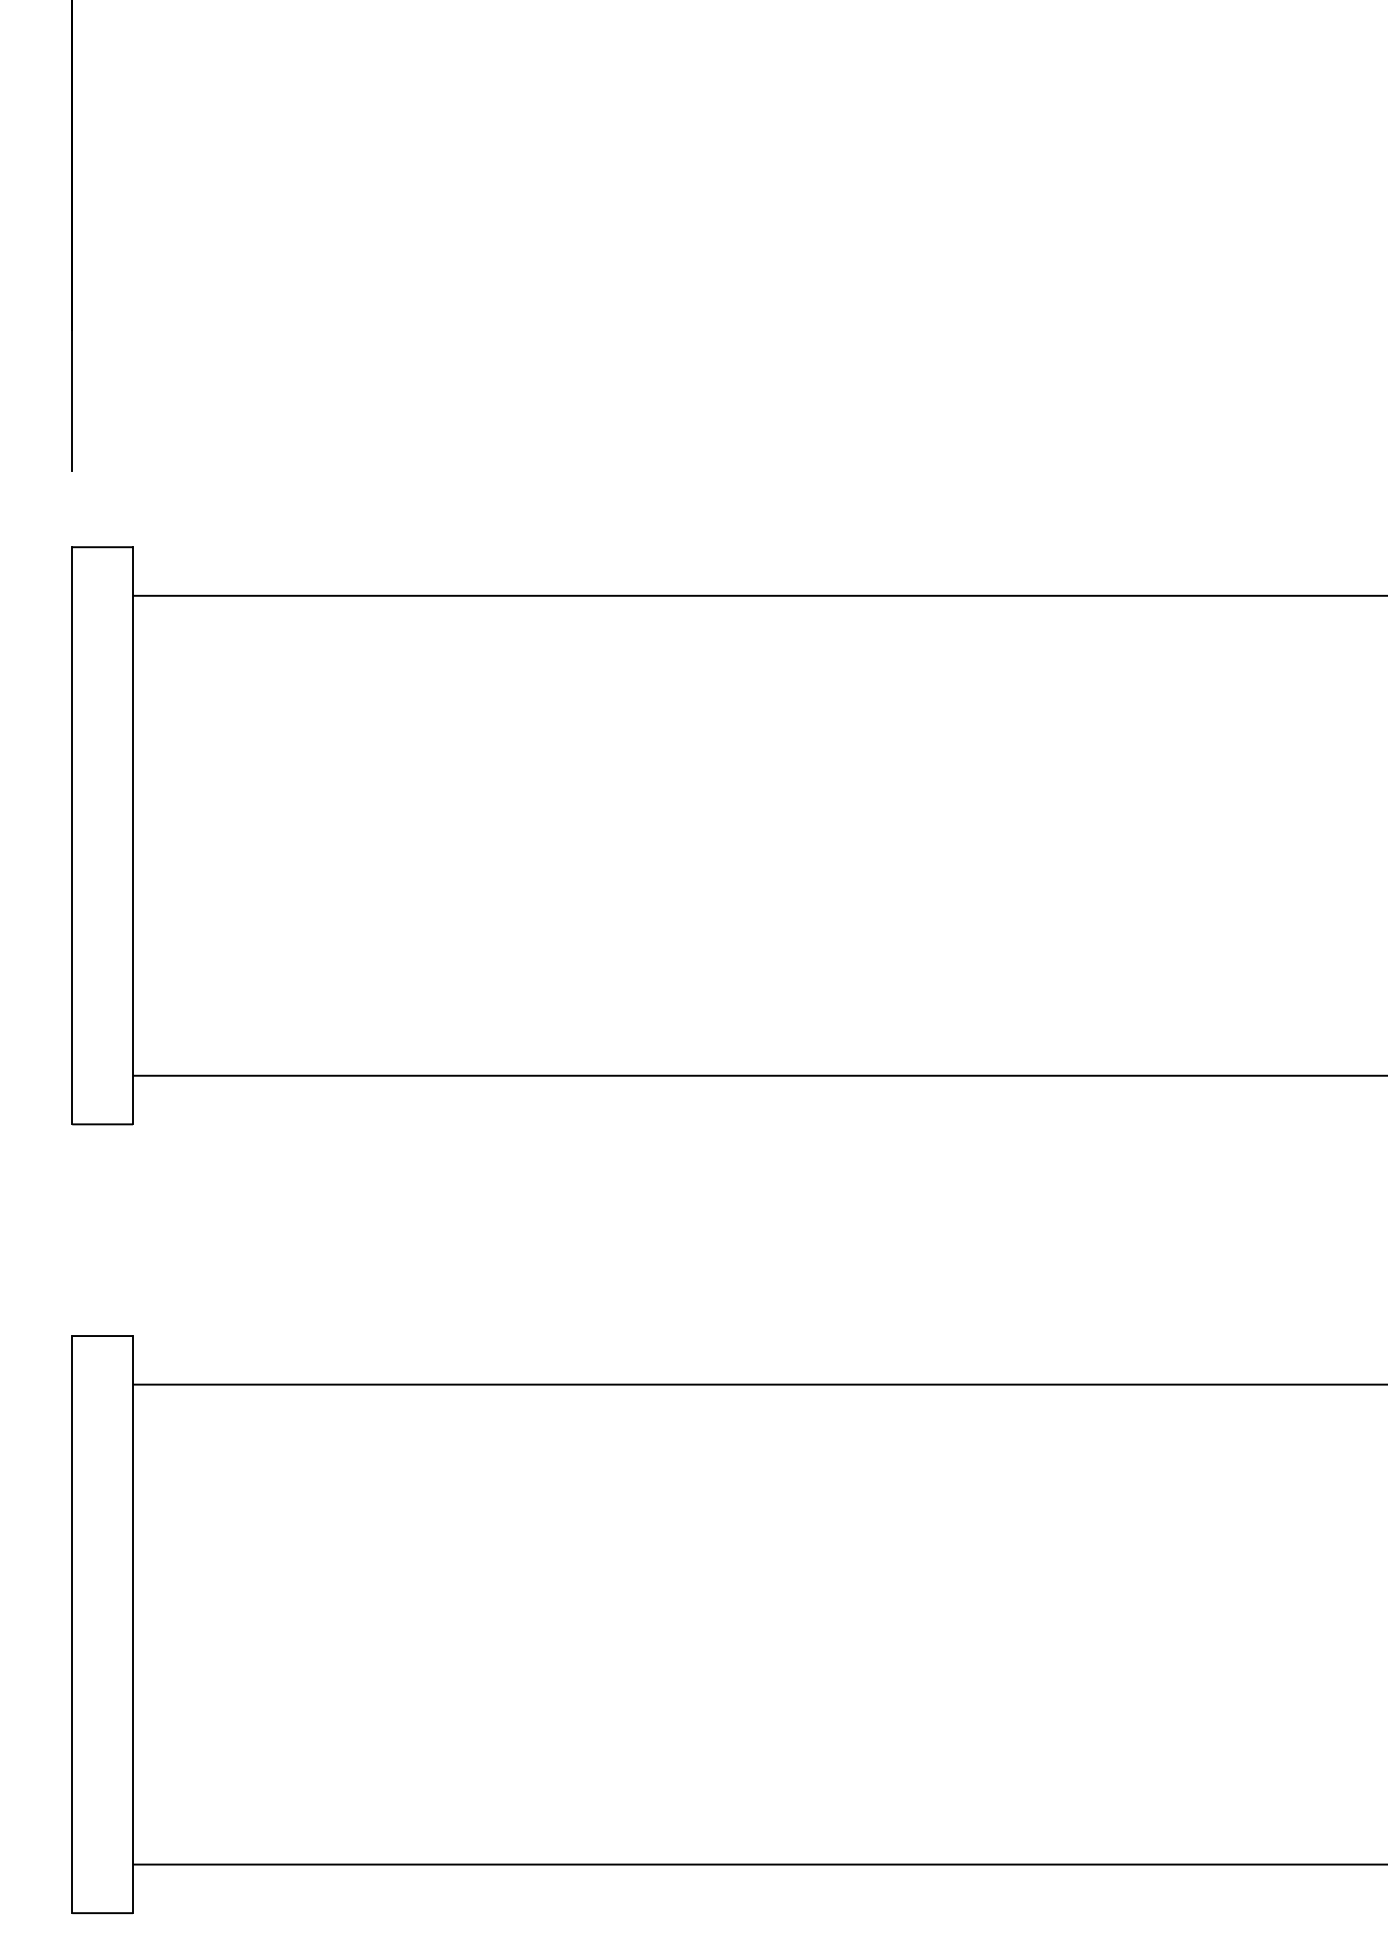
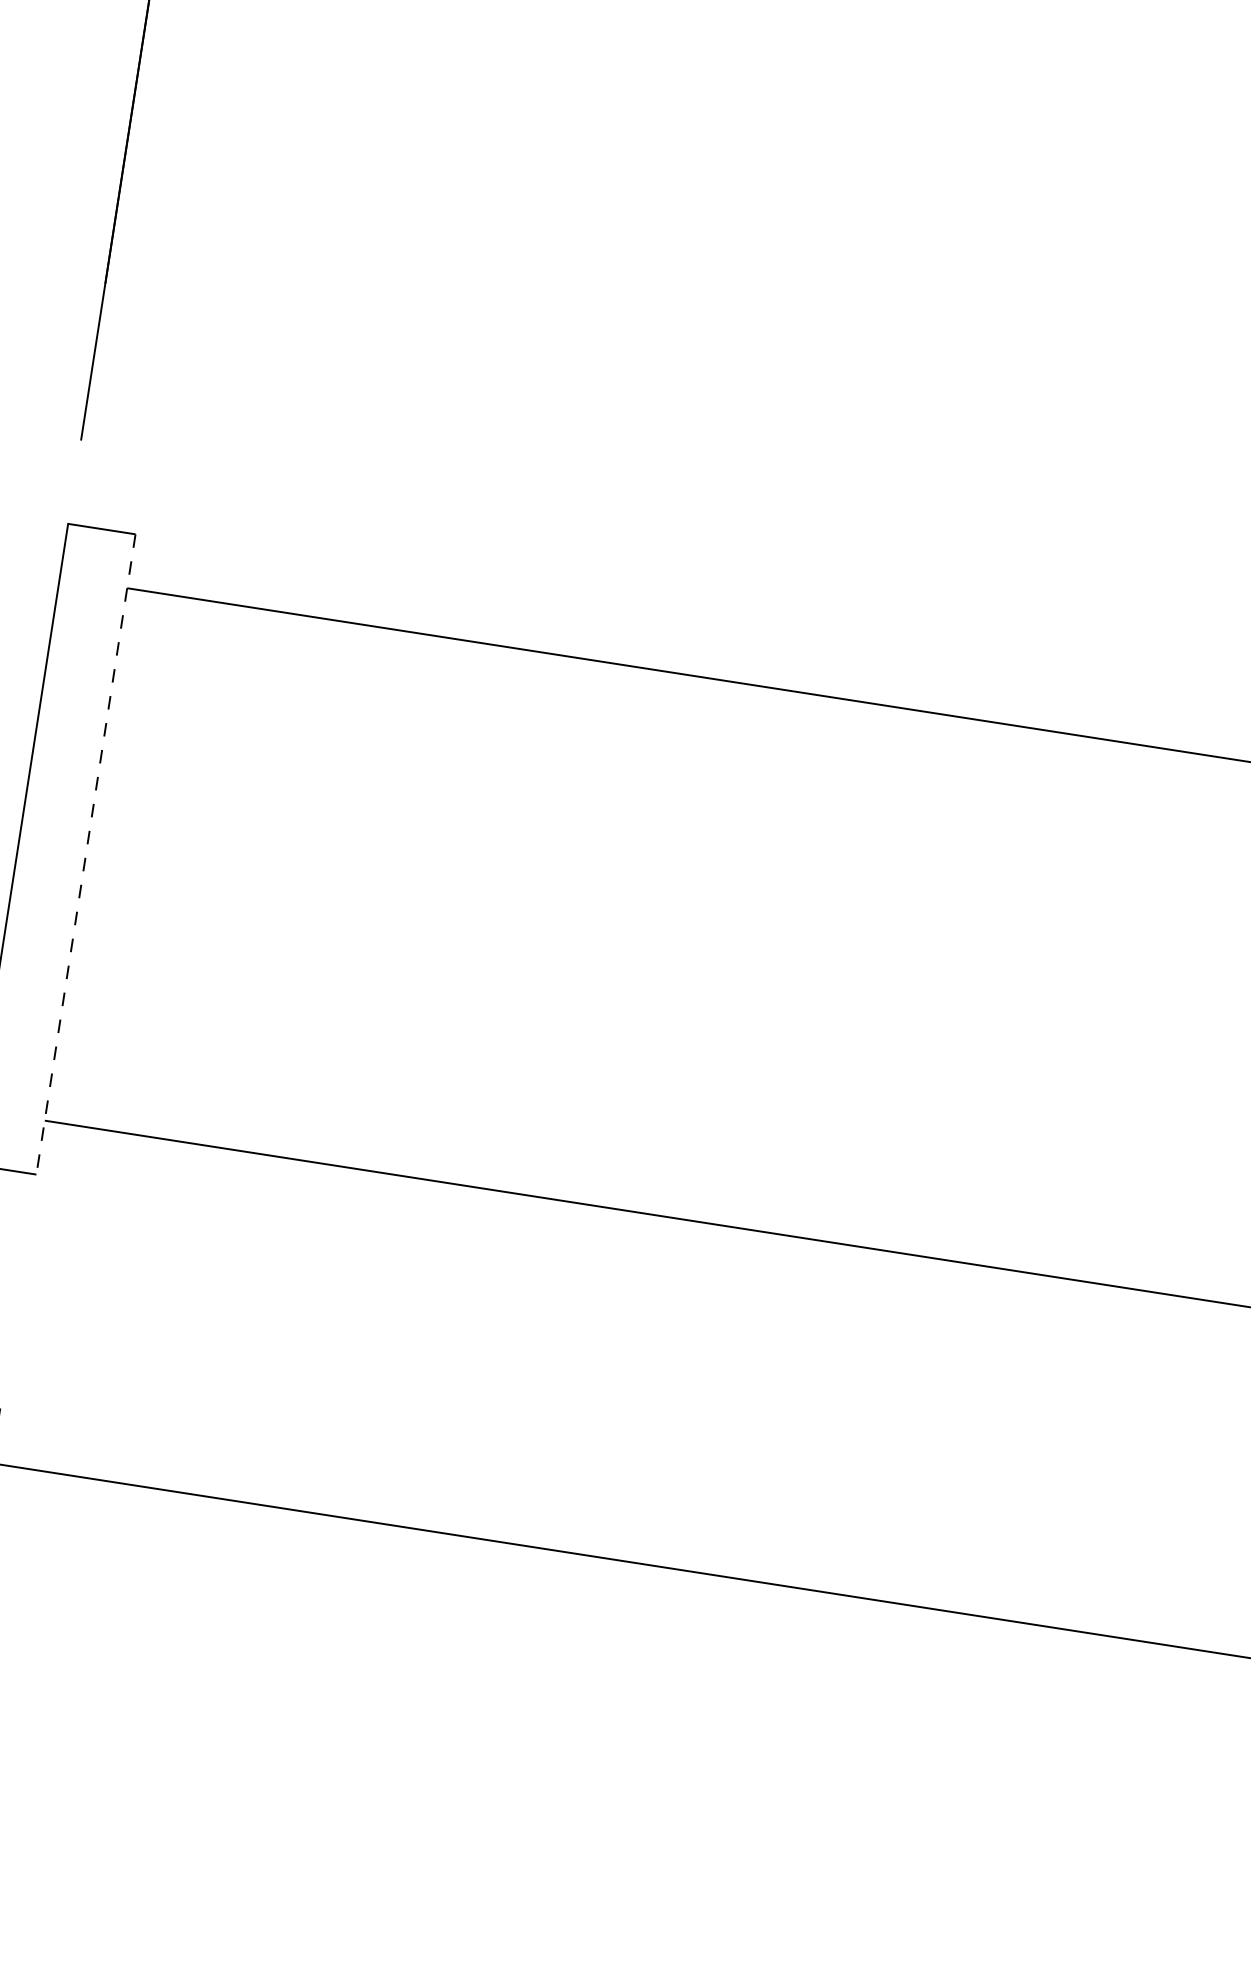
line: (133, 835) -> (86, 854), solid -> dashed

